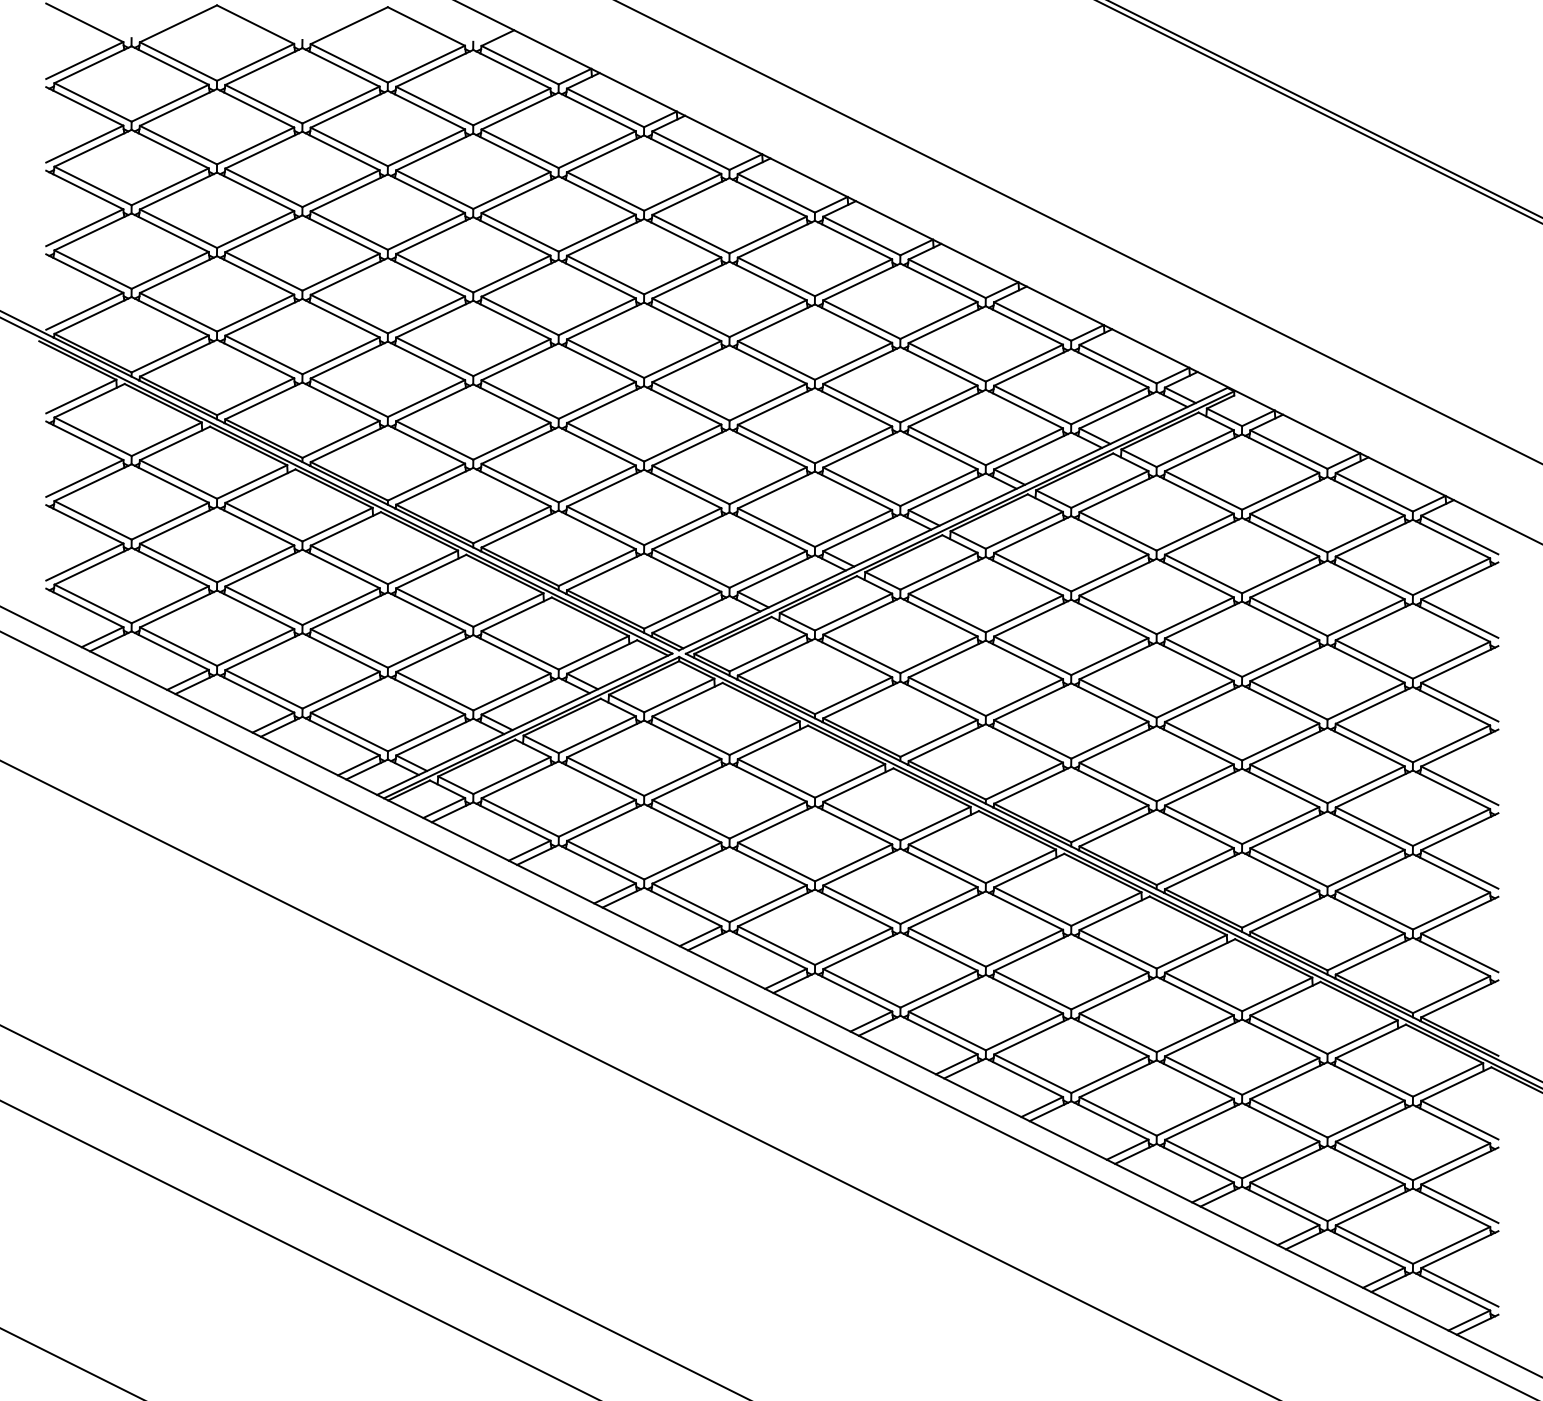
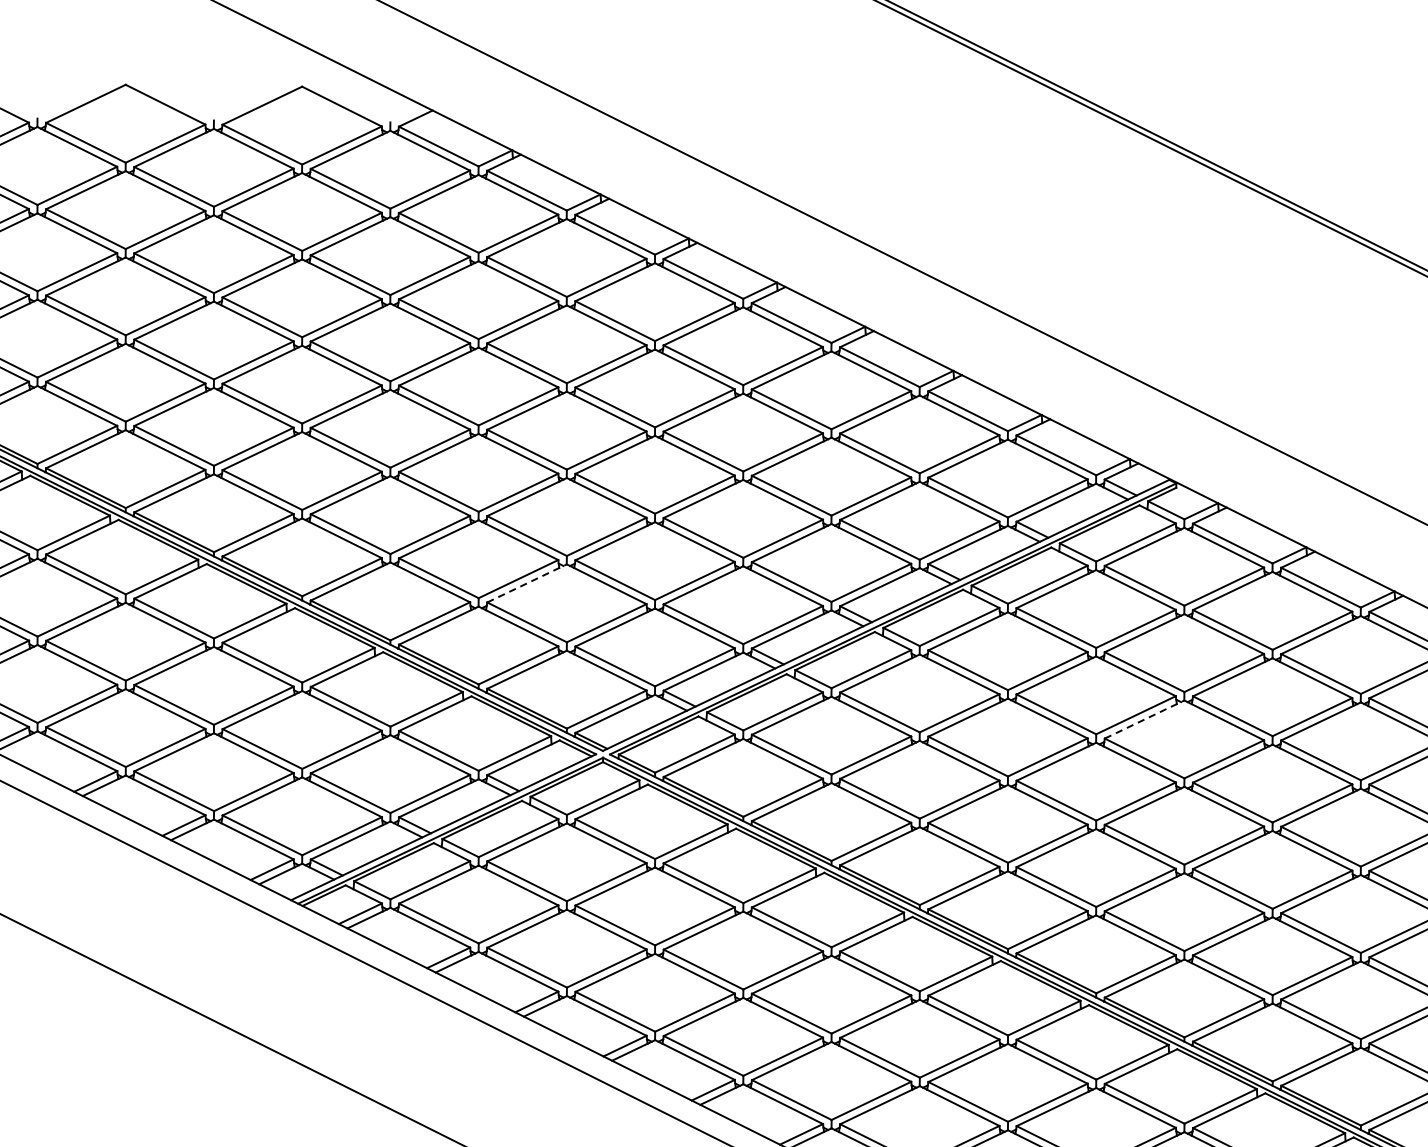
line: (605, 488) -> (526, 583), solid -> dashed
line: (1203, 619) -> (1144, 719), solid -> dashed

